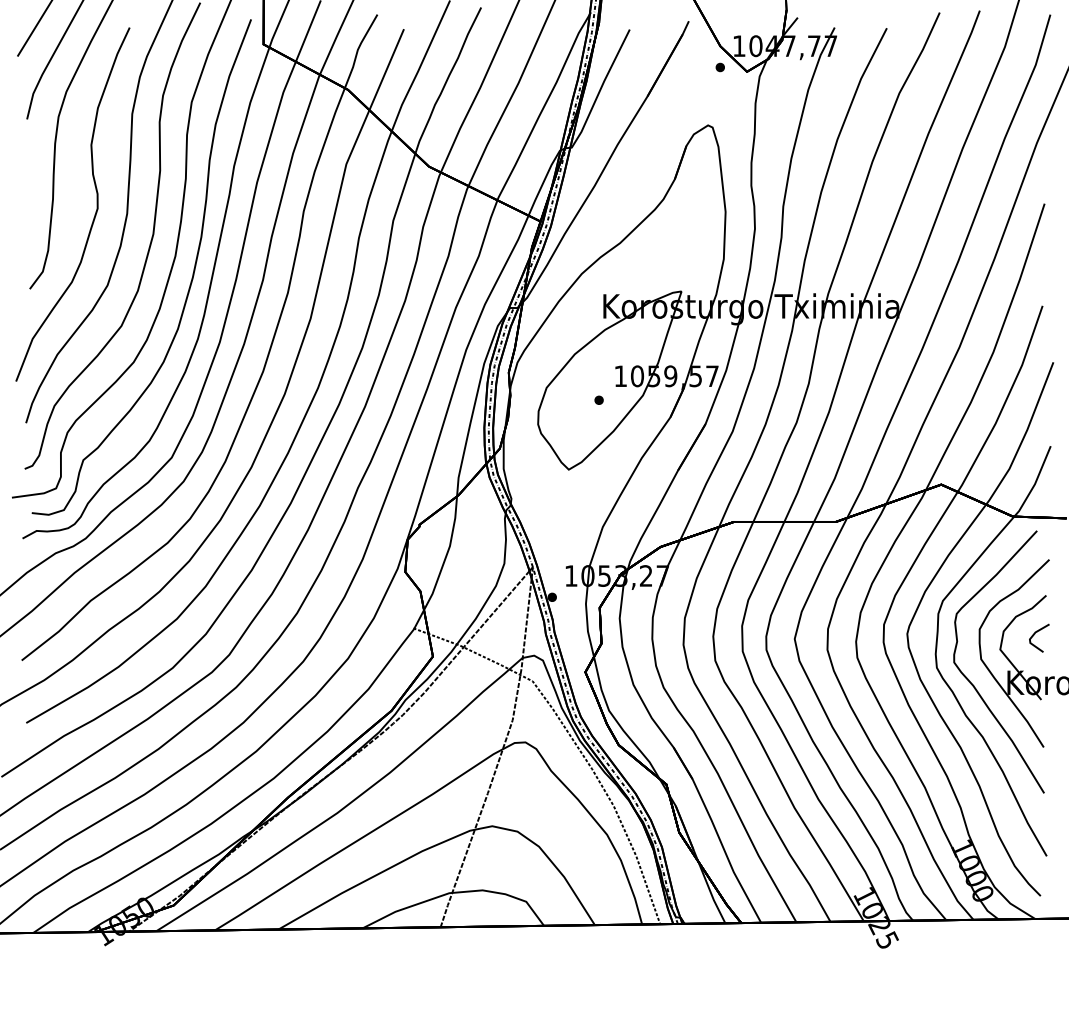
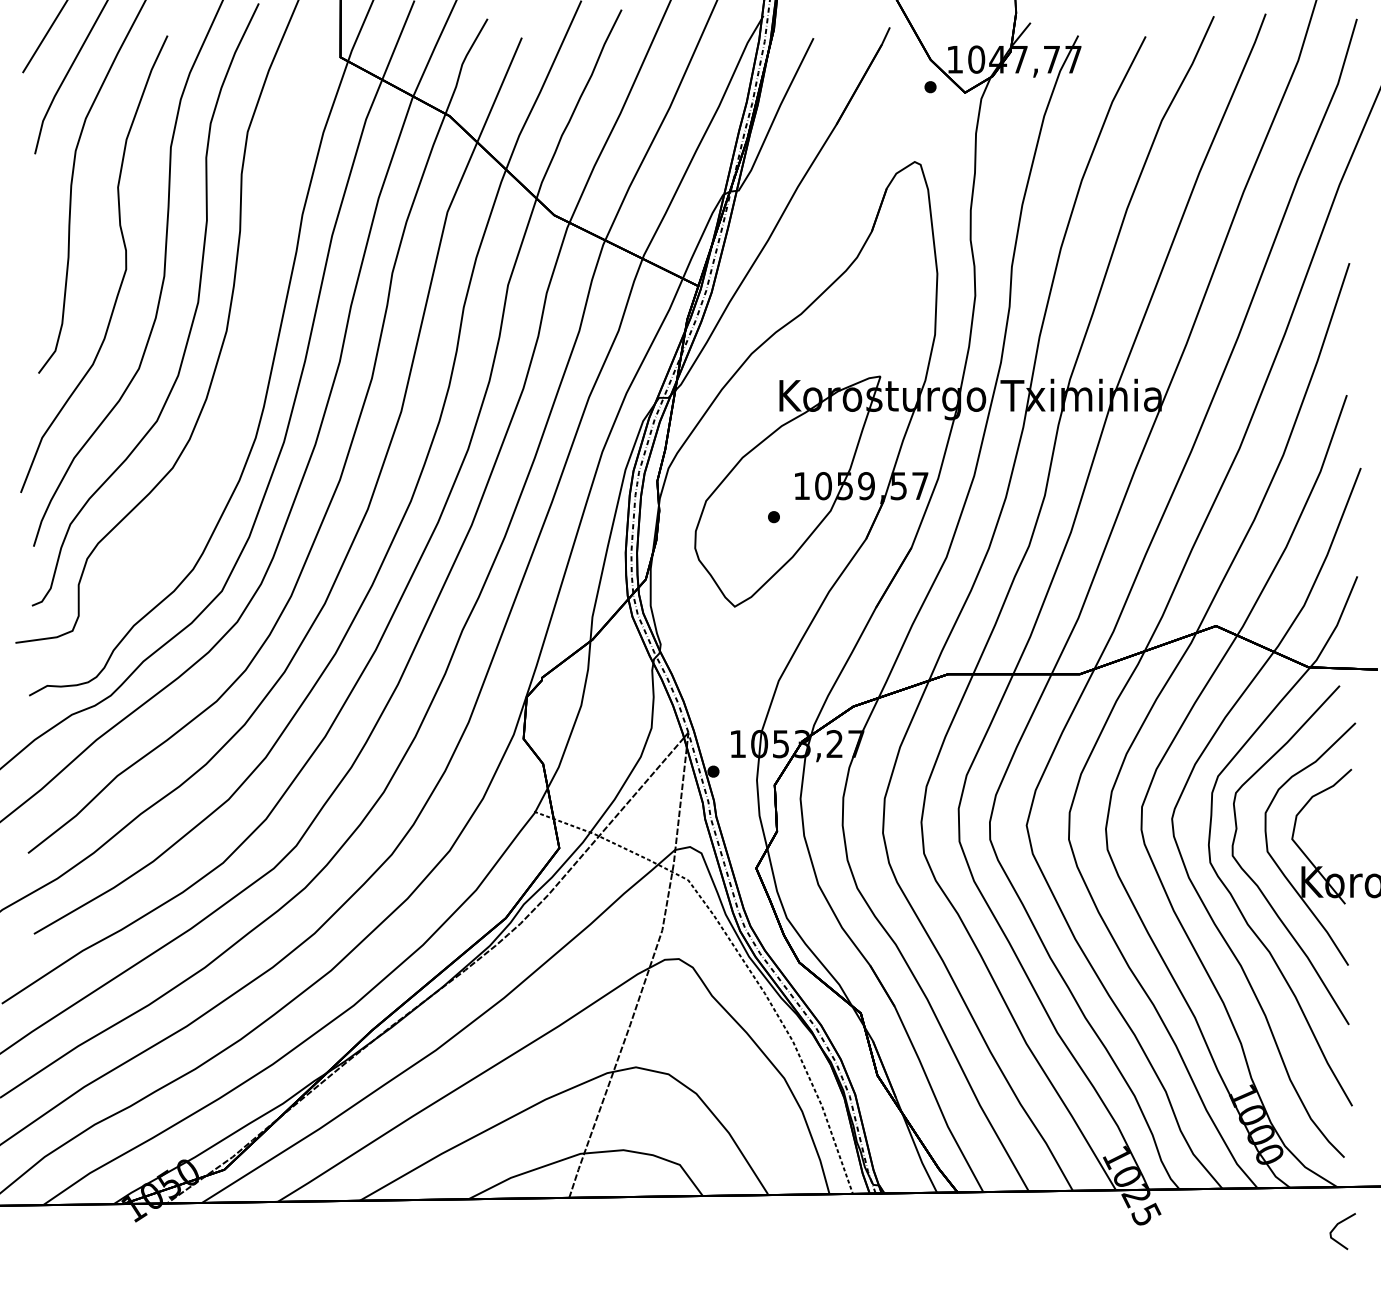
curve: (190, 283) -> (245, 366), removed
line: (1034, 635) -> (1336, 1227), moved

